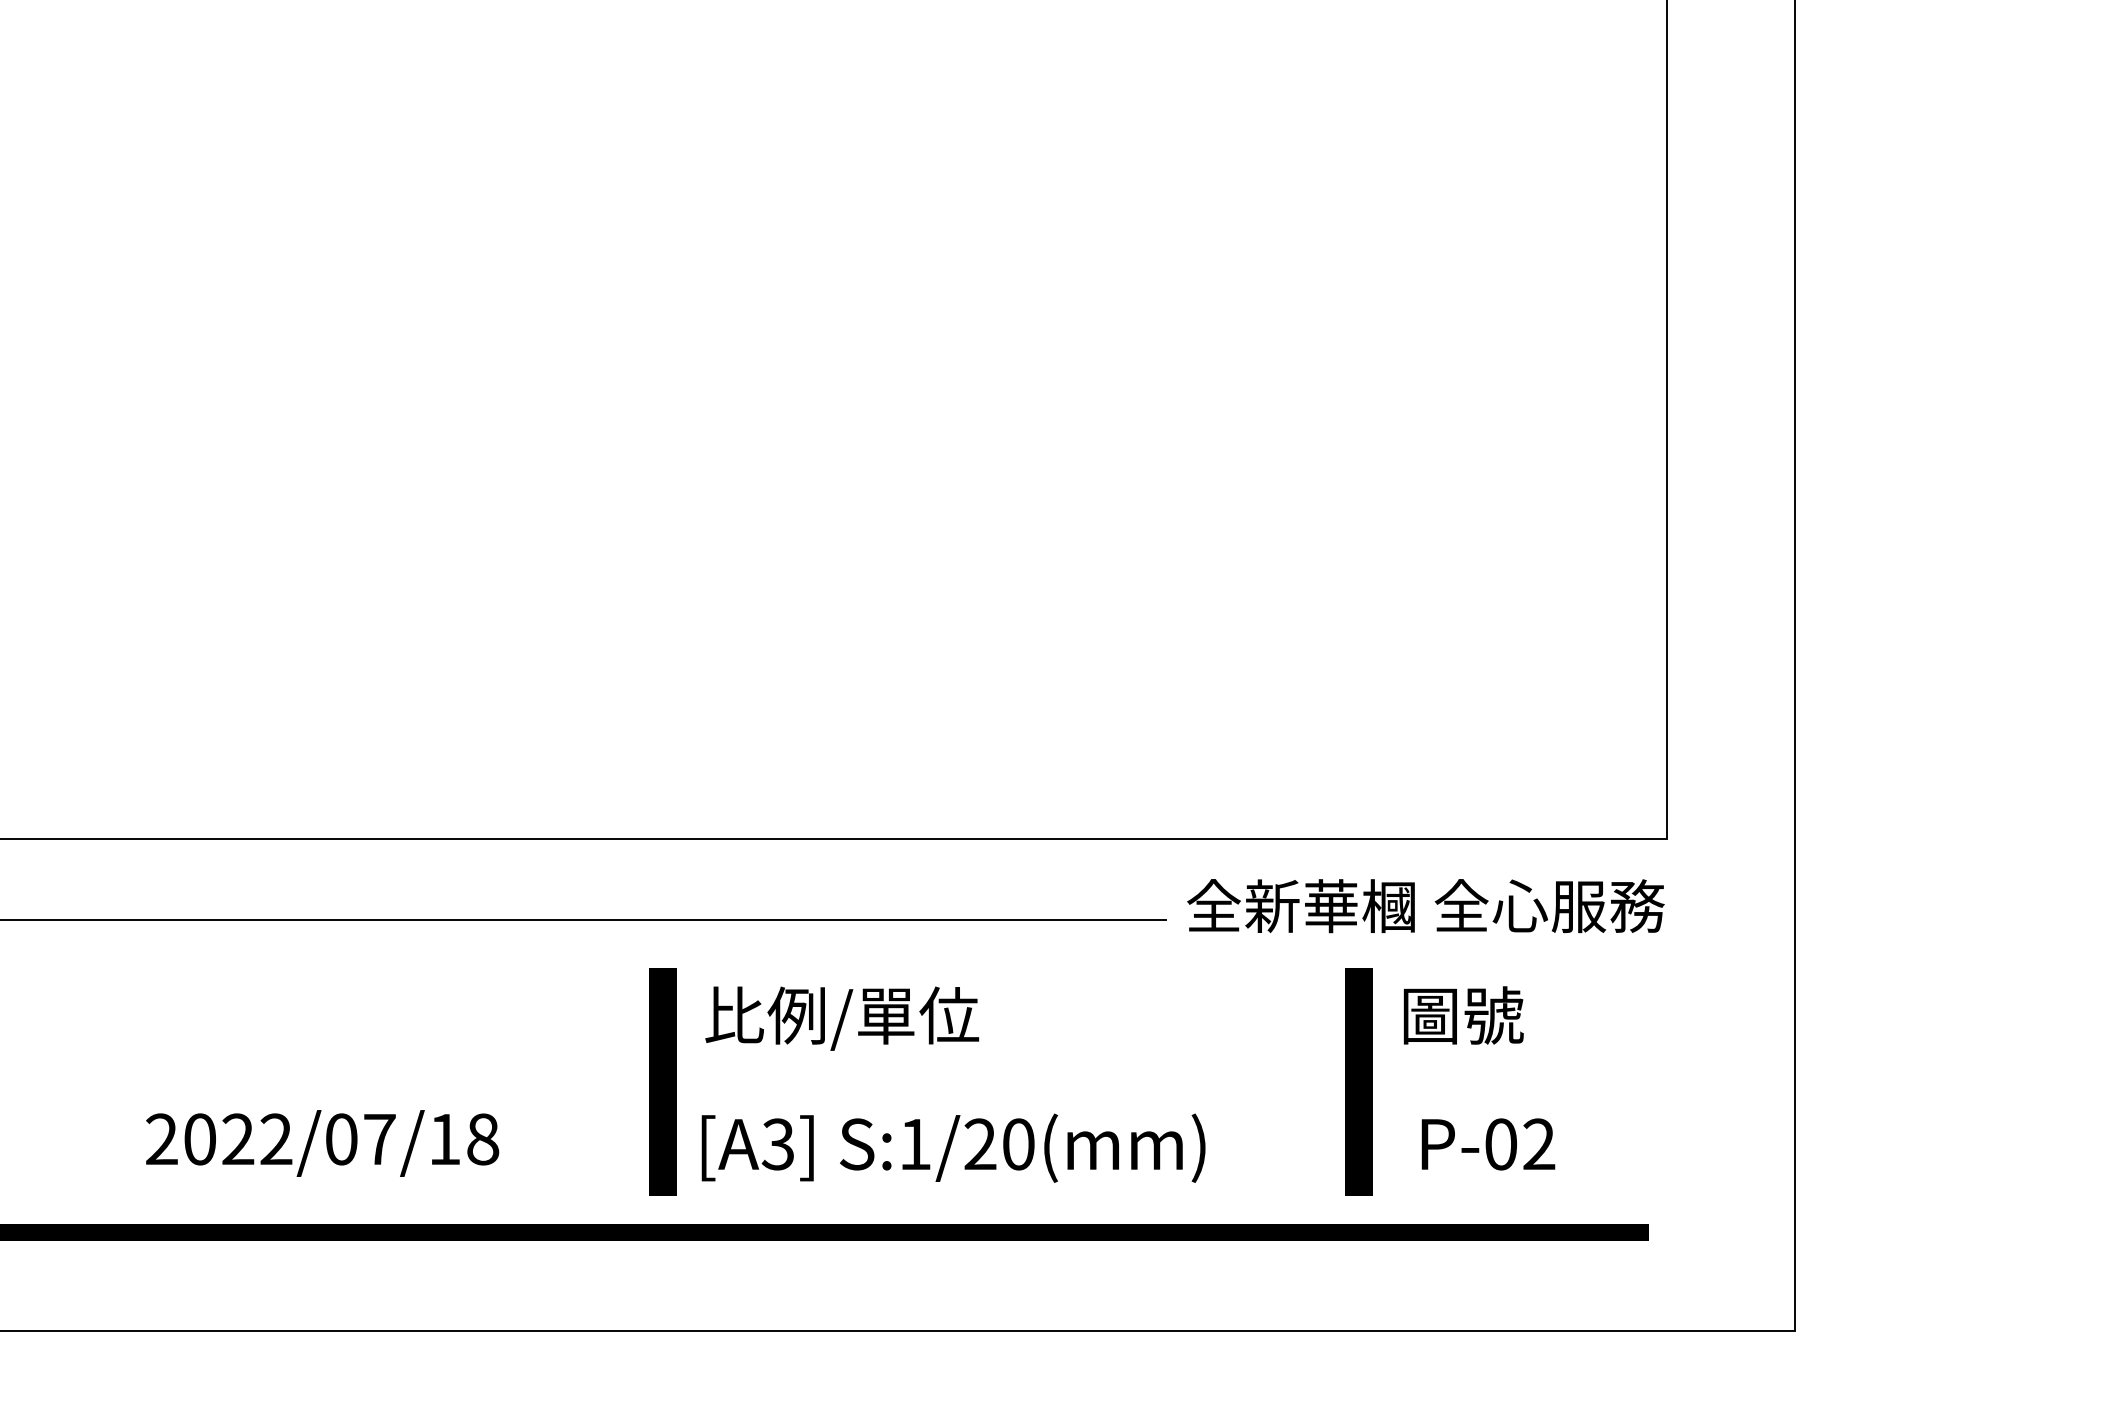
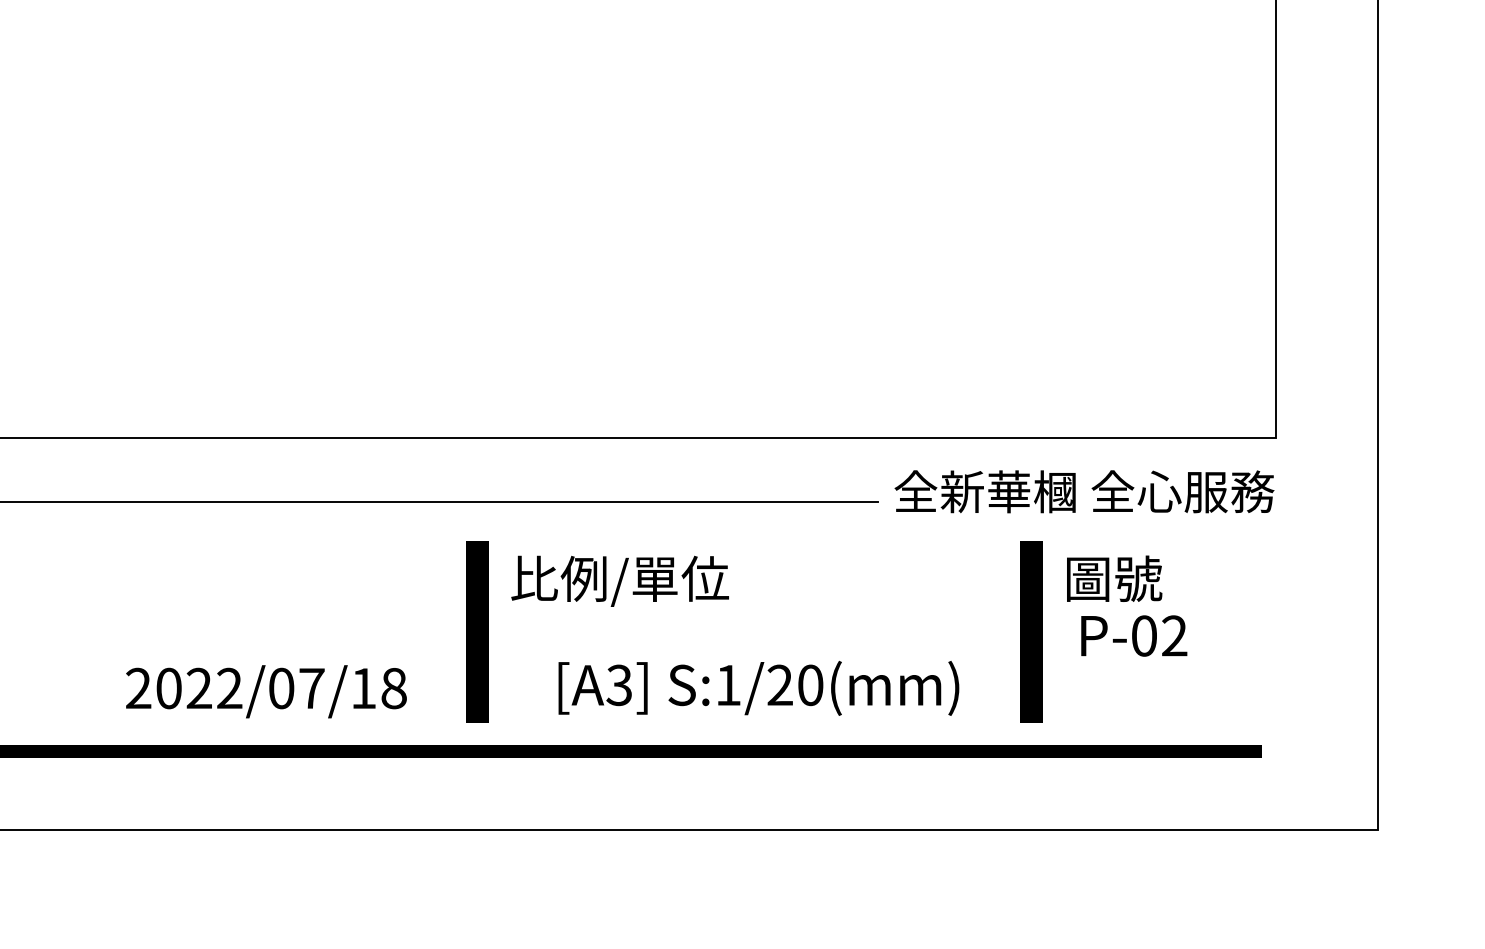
text: (322, 1143) -> (266, 691), moved
text: (1488, 1144) -> (1134, 636), moved
text: (953, 1147) -> (758, 687), moved

